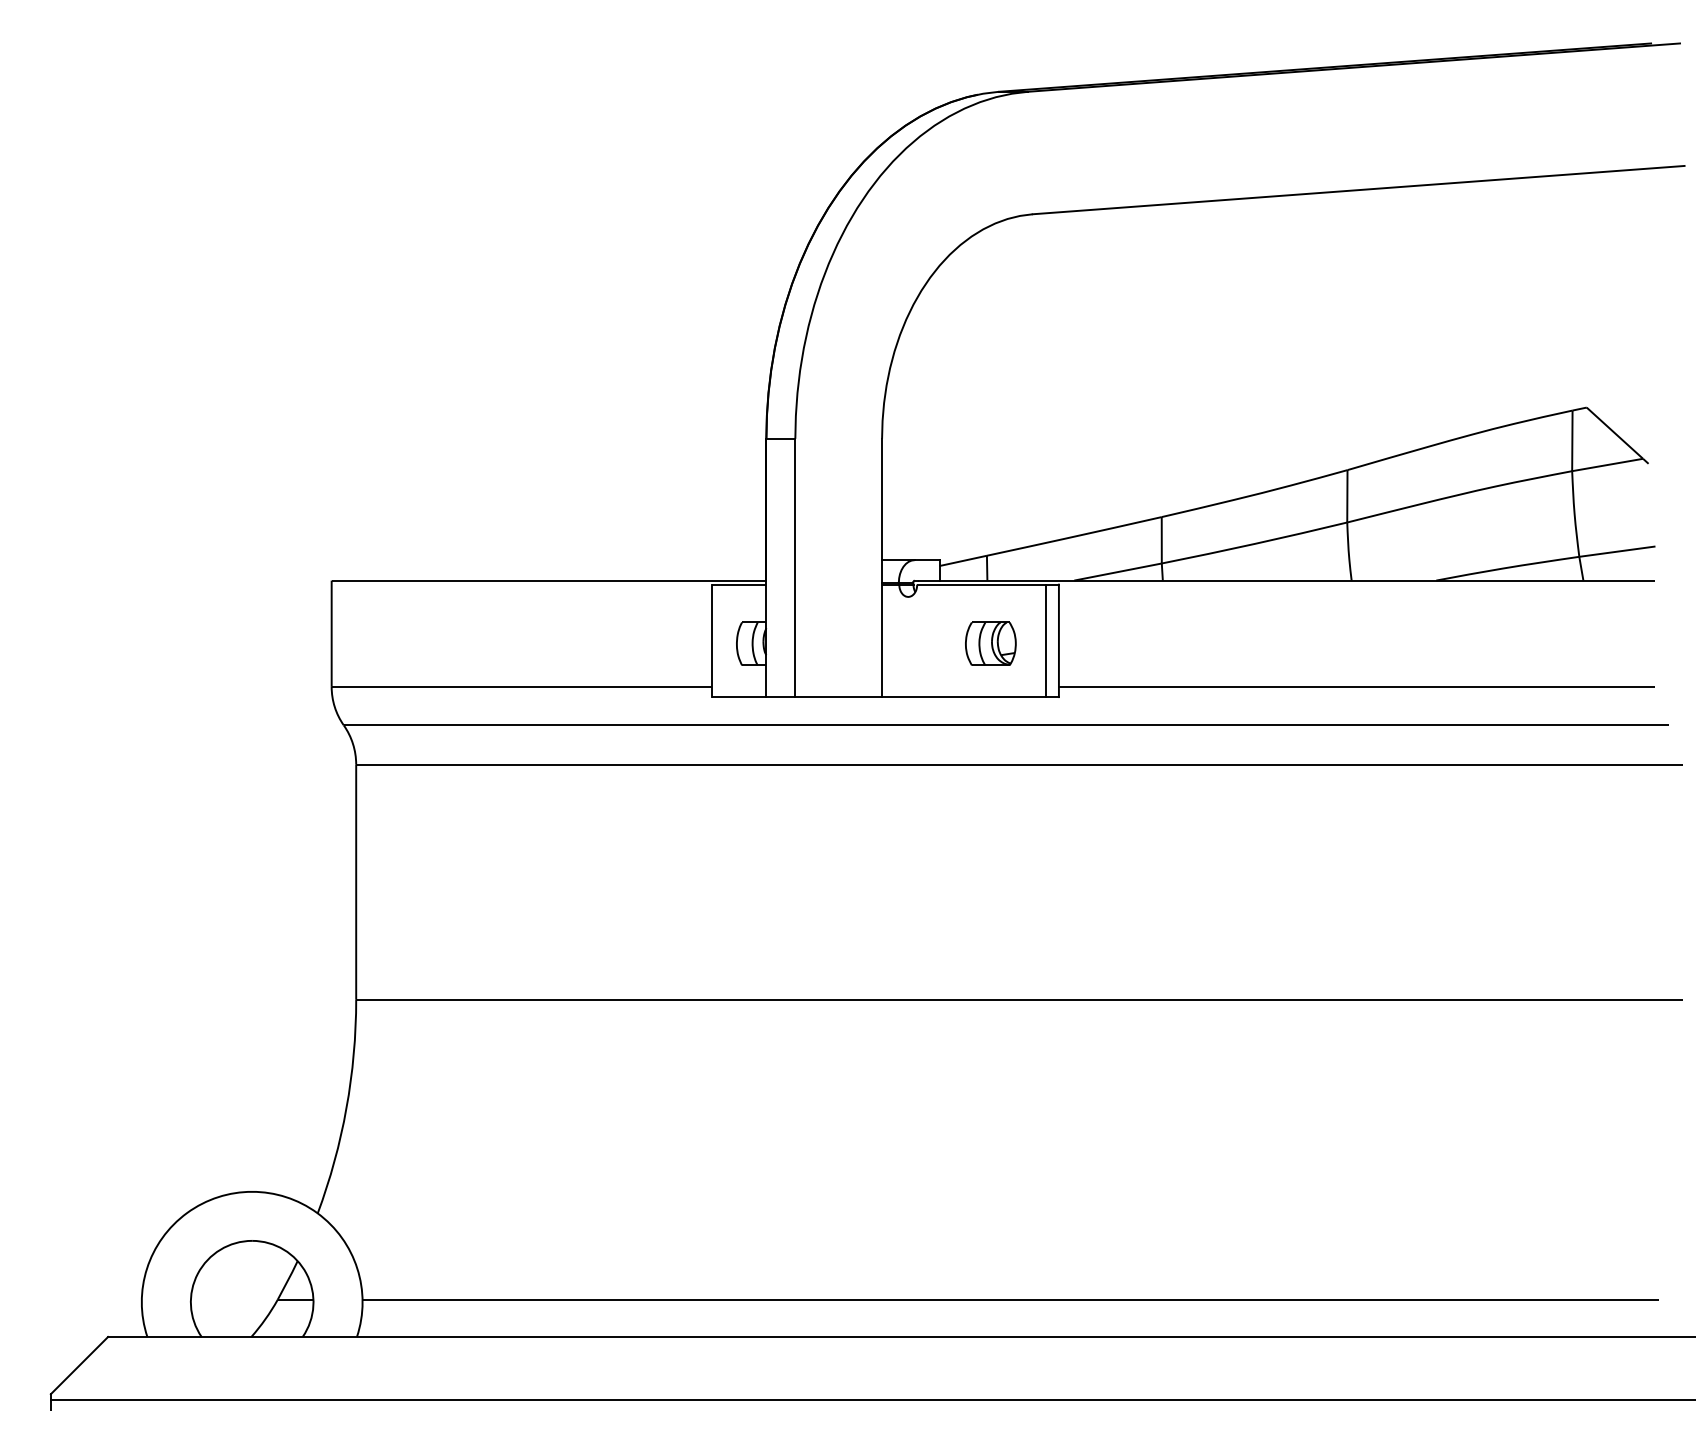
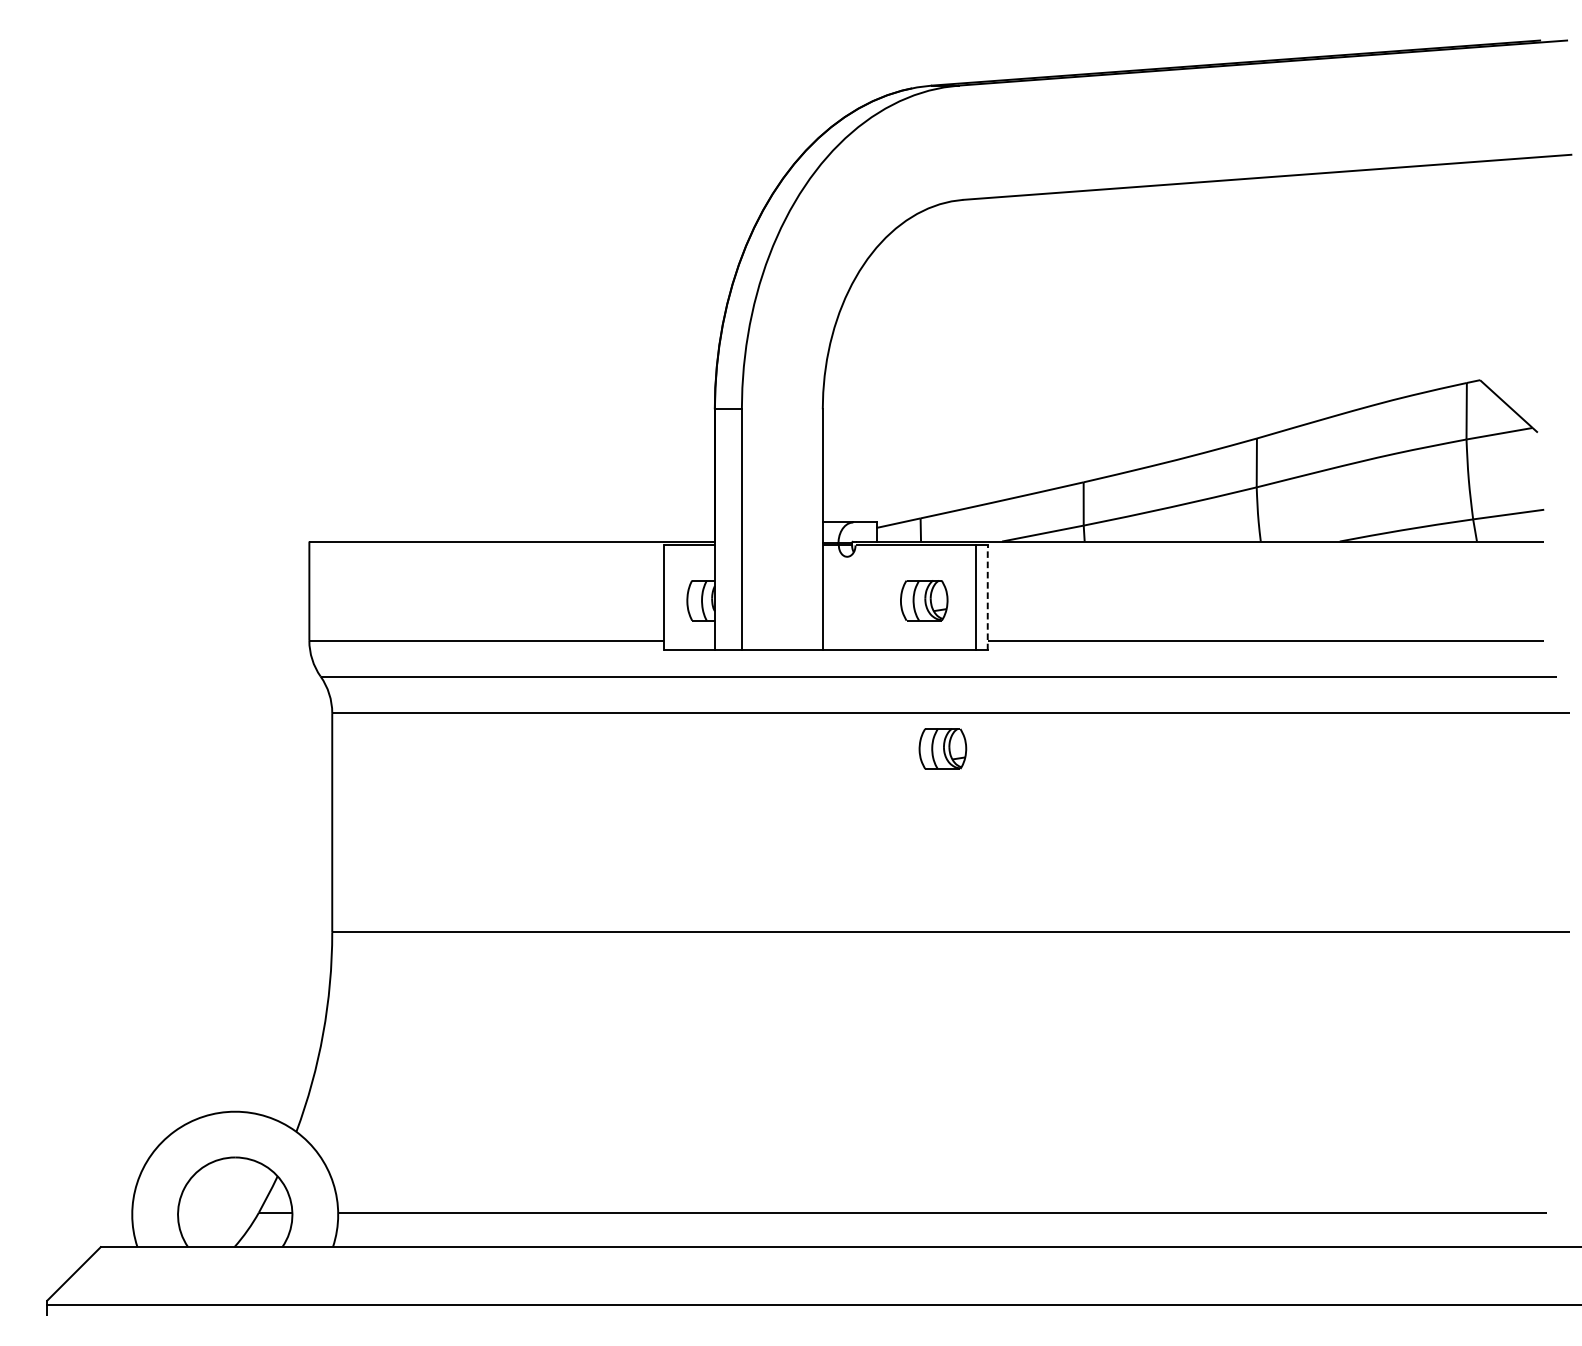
line: (1058, 640) -> (987, 597), solid -> dashed
part: (1010, 802) -> (942, 748), added

